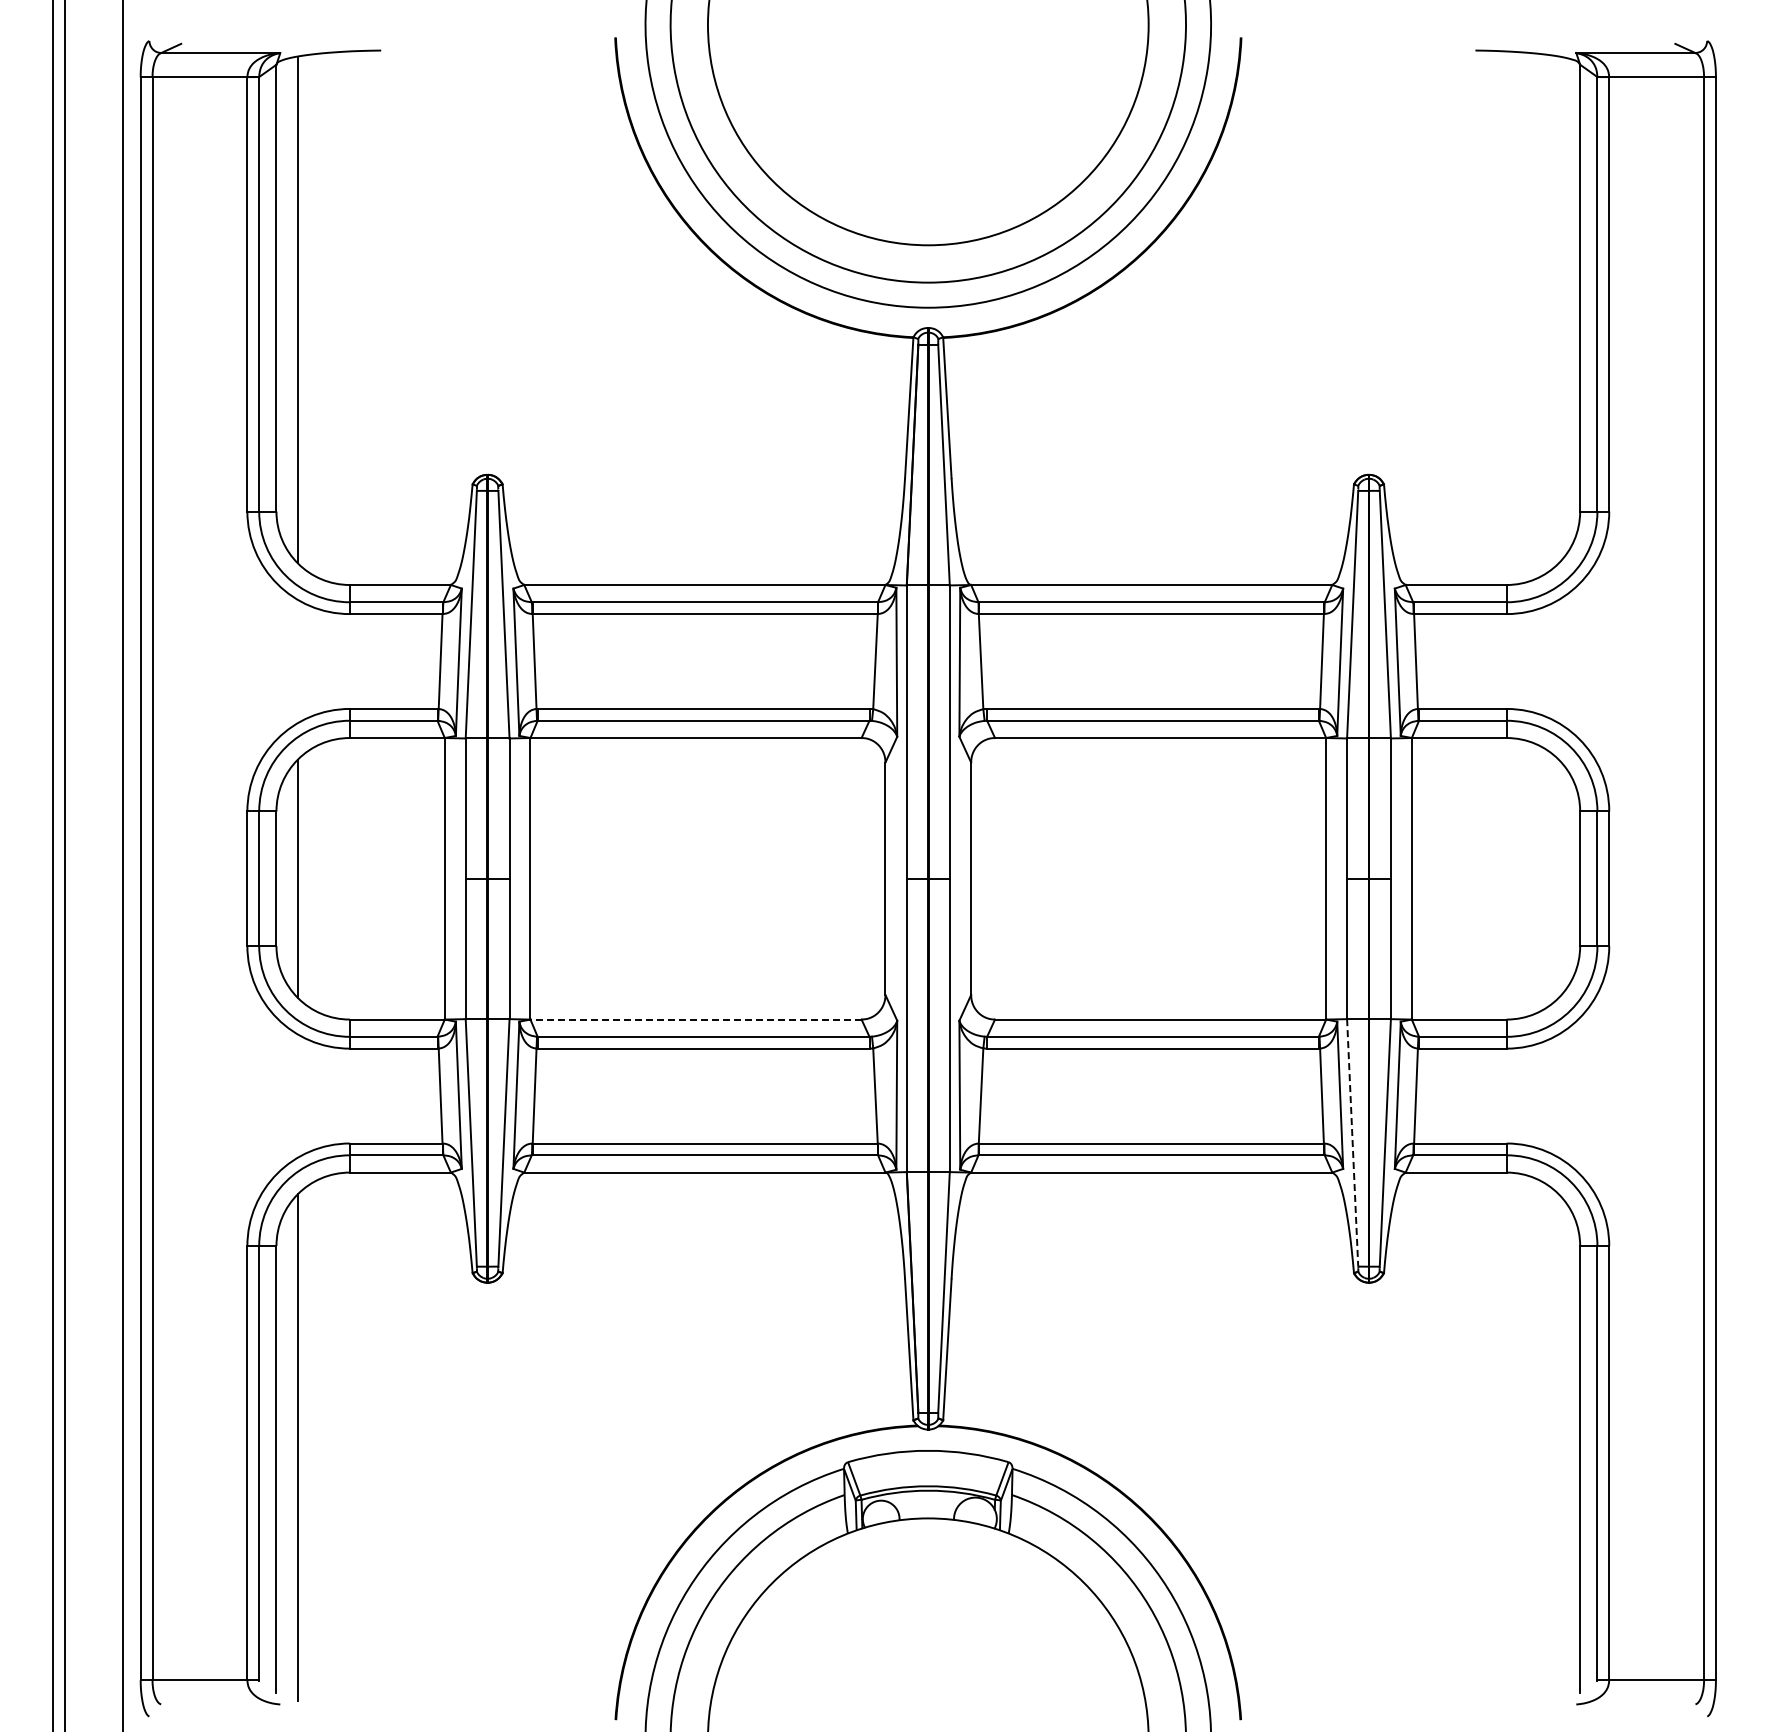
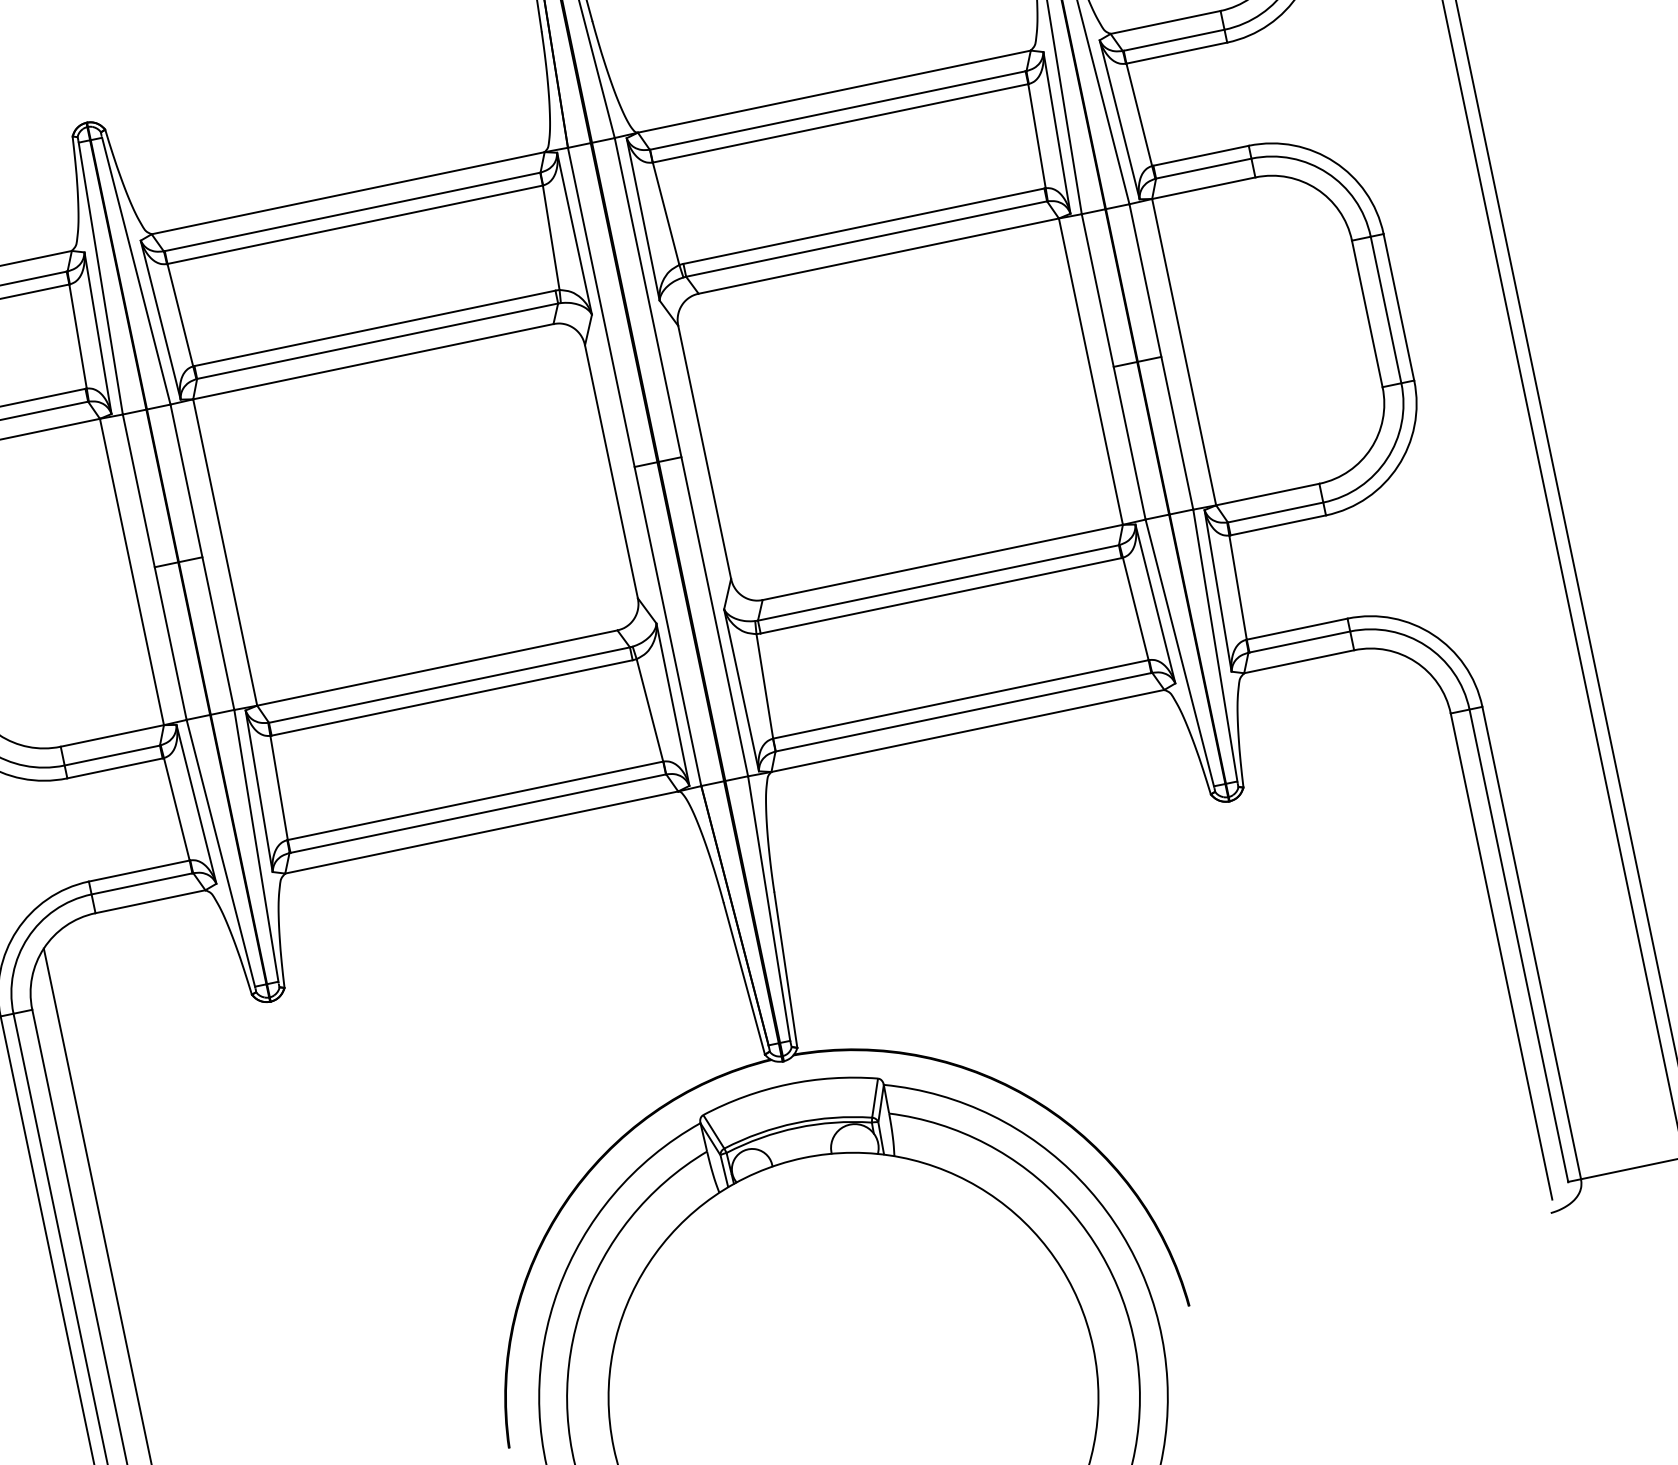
line: (696, 1019) -> (437, 667), dashed -> solid
line: (1352, 1142) -> (1179, 652), dashed -> solid

